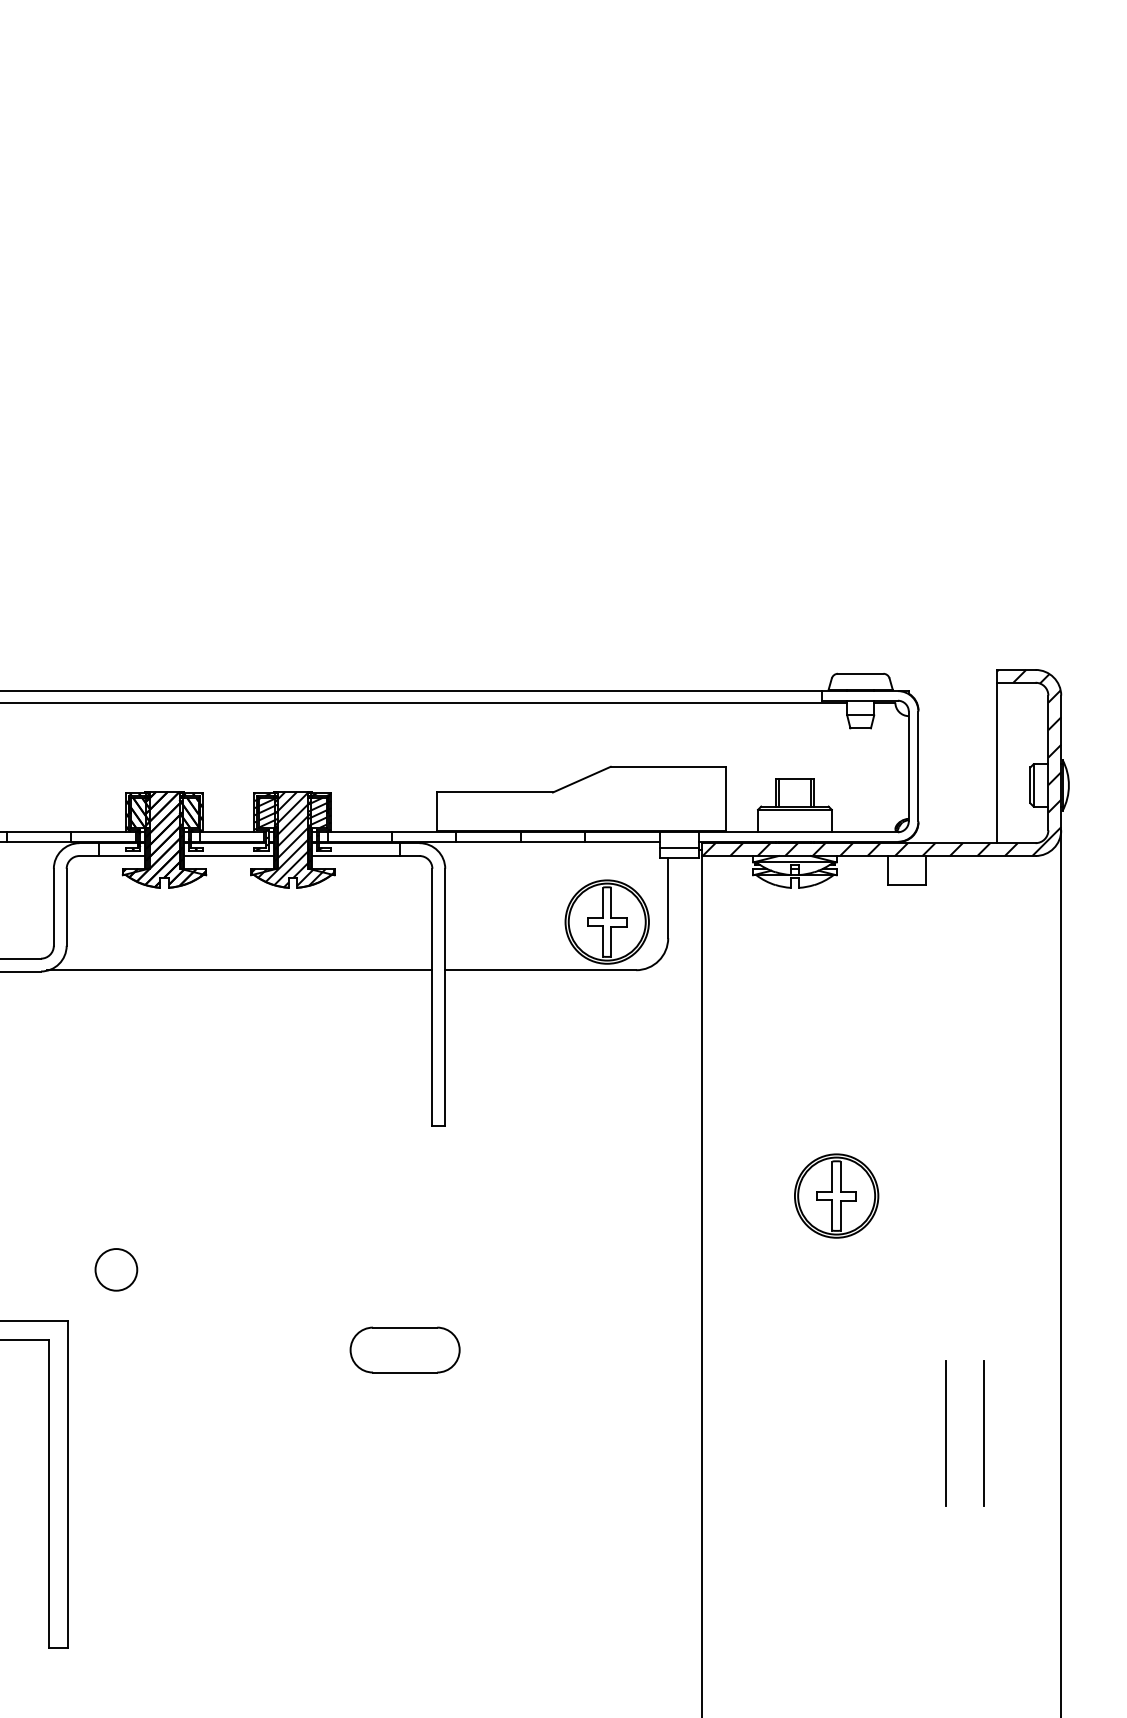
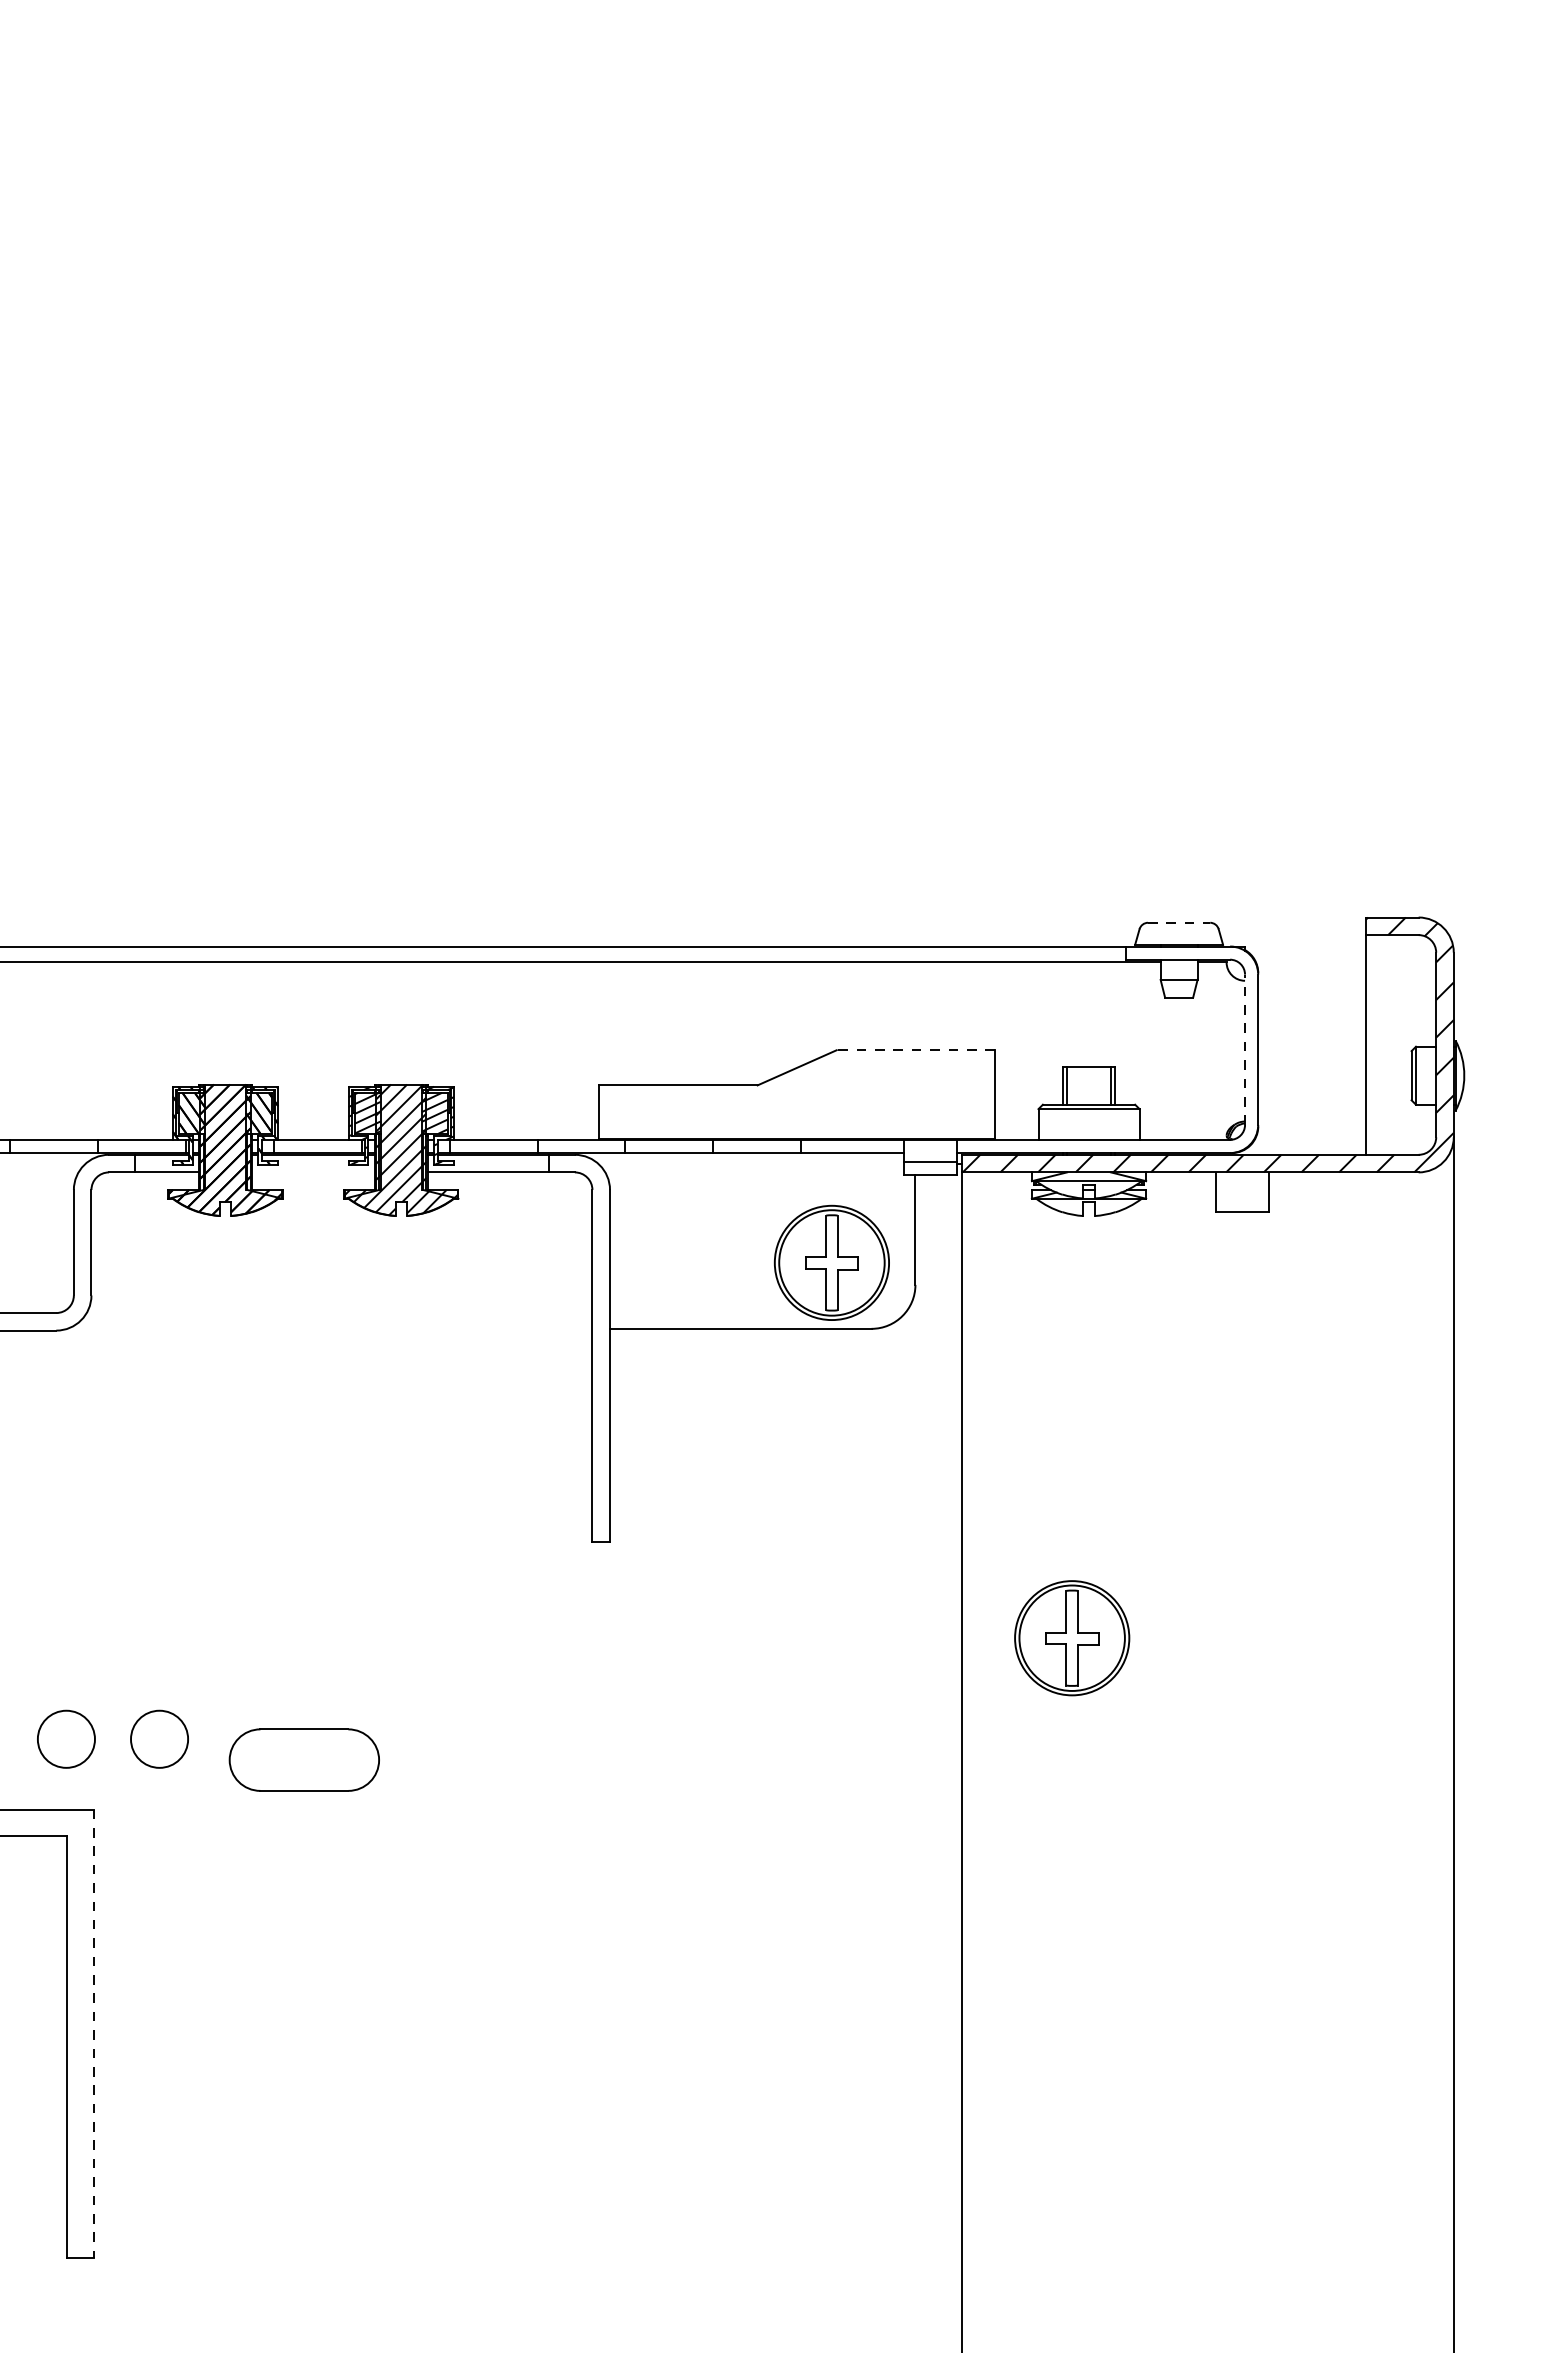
line: (860, 673) -> (1178, 922), solid -> dashed
line: (668, 766) -> (915, 1049), solid -> dashed
line: (908, 766) -> (1244, 1049), solid -> dashed
line: (228, 856) -> (313, 1173), removed
line: (239, 970) -> (328, 1329), removed
part: (836, 1195) -> (1071, 1637), moved
circle: (48, 1269) -> (66, 1738), added
part: (404, 1349) -> (303, 1759), moved
line: (945, 1433) -> (1295, 1963), removed
line: (984, 1433) -> (1348, 1963), removed
line: (68, 1484) -> (93, 2033), solid -> dashed

